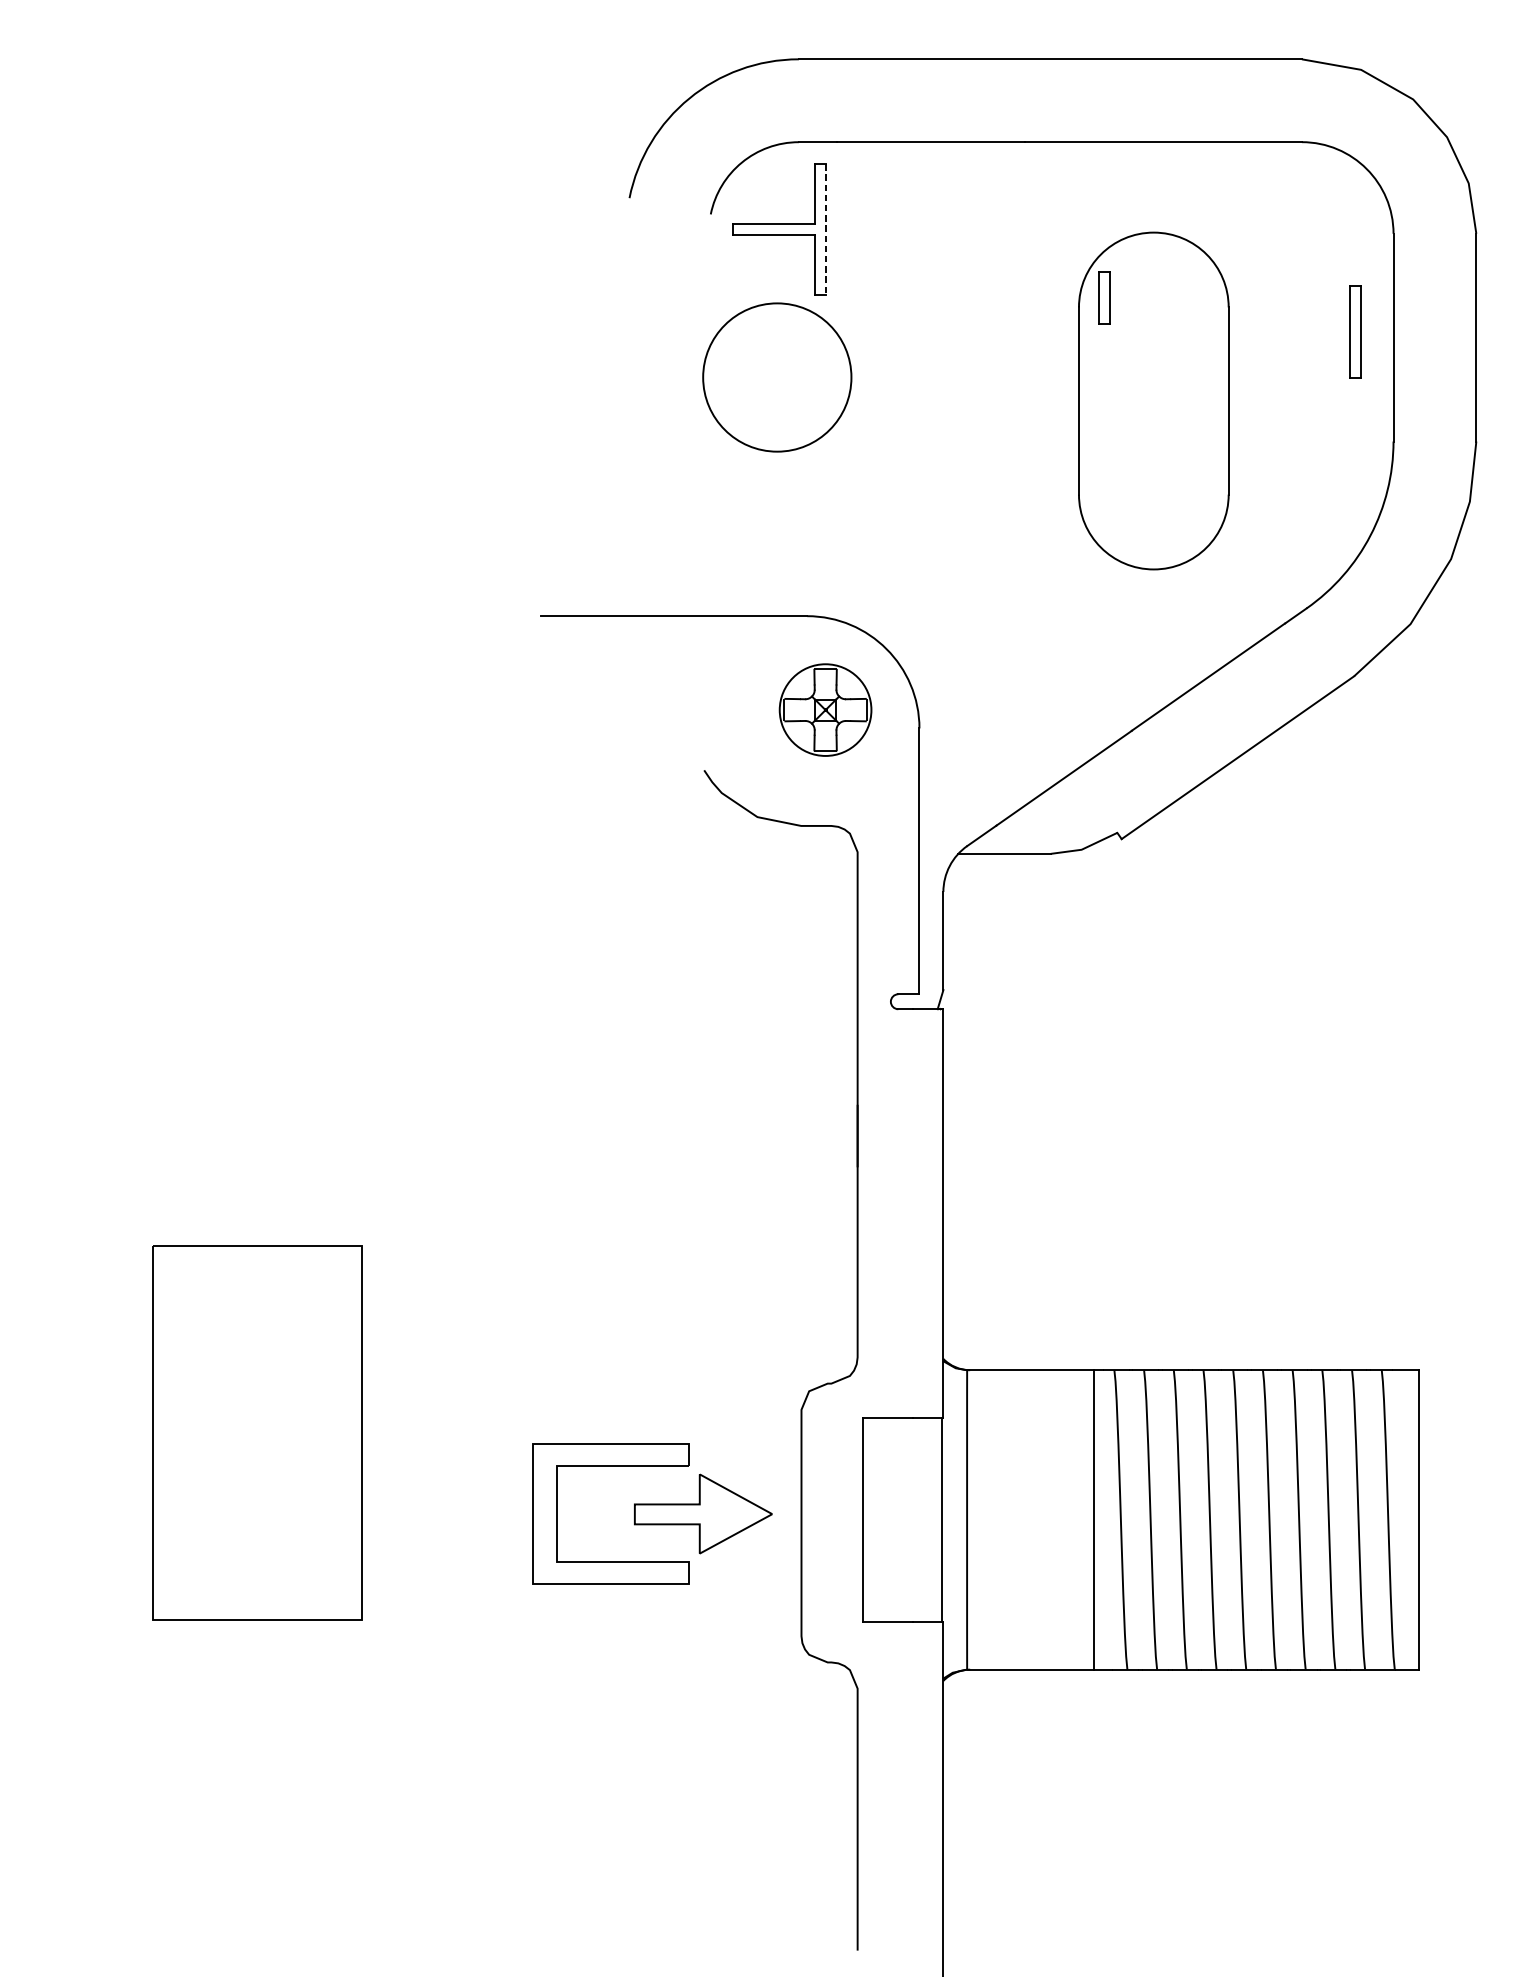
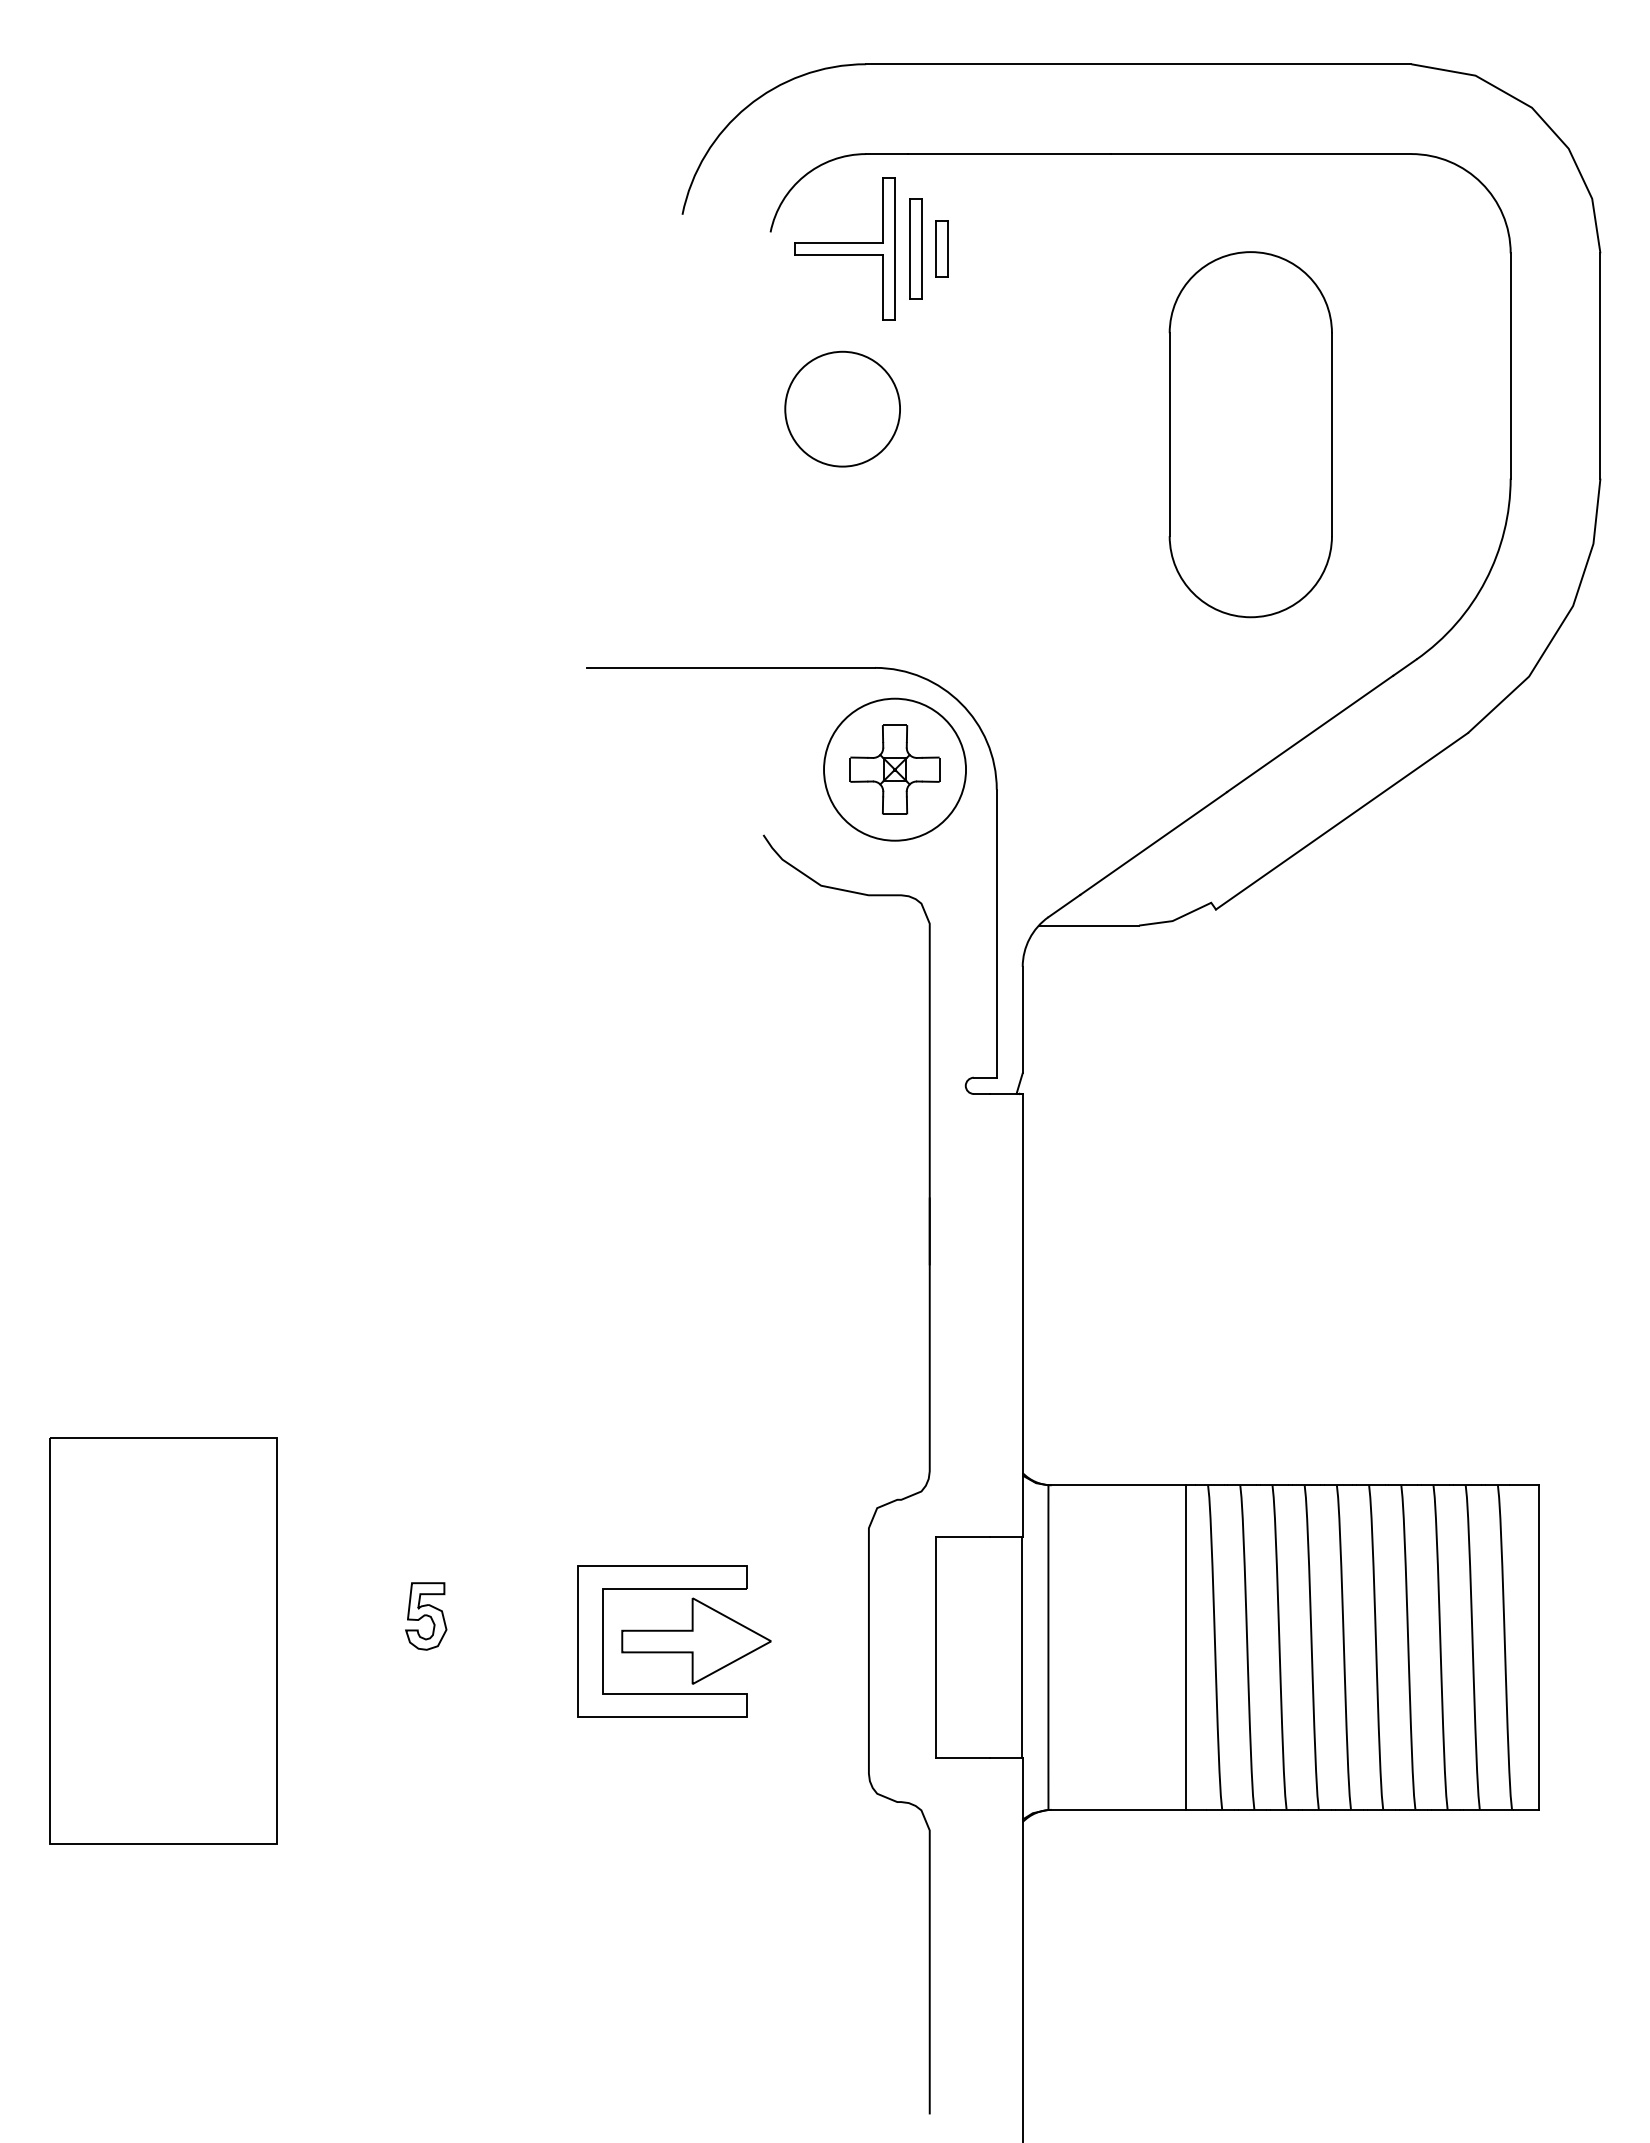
line: (826, 230) -> (895, 249), dashed -> solid
part: (1103, 297) -> (941, 248), moved
part: (1355, 331) -> (915, 248), moved
circle: (777, 376) -> (842, 408), size x0.71
circle: (826, 709) -> (895, 769), size x1.43
part: (257, 1432) -> (163, 1640), moved
part: (393, 1491) -> (426, 1616), added
part: (703, 1513) -> (696, 1640), moved

